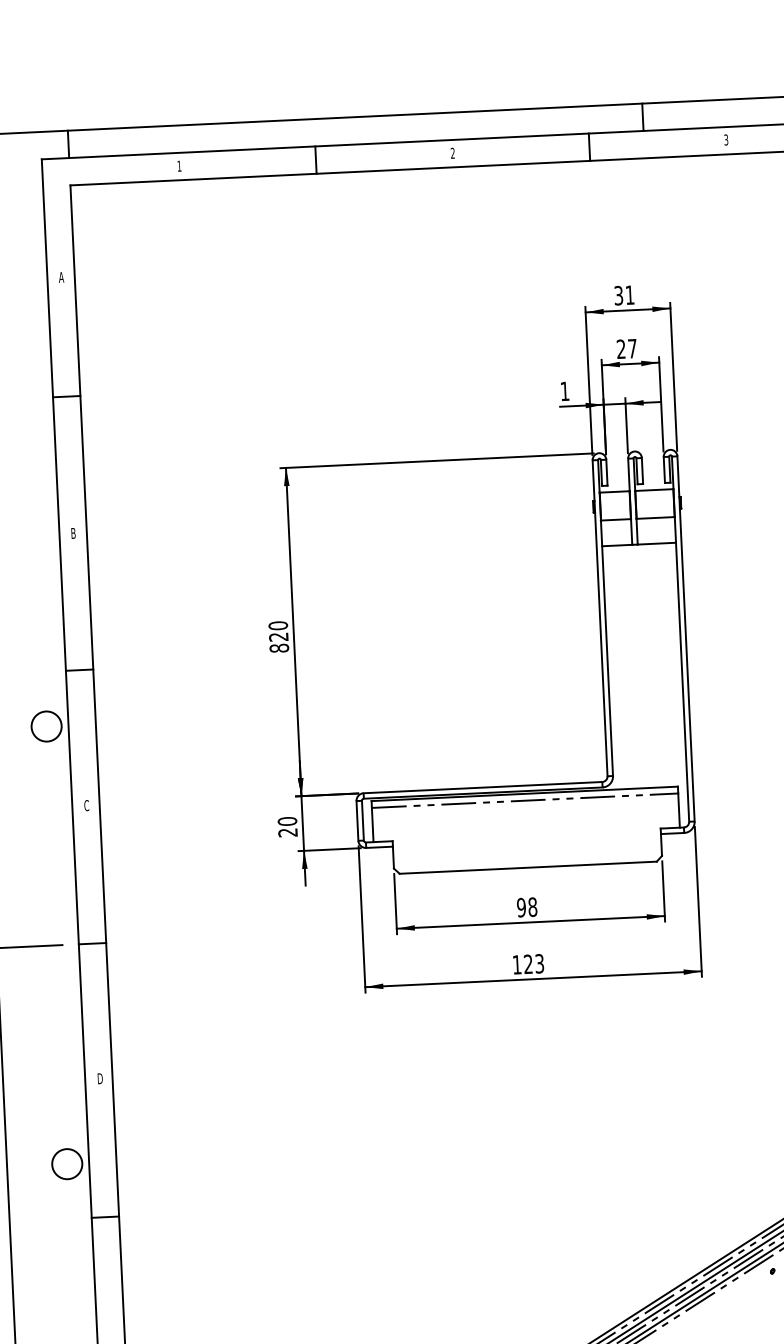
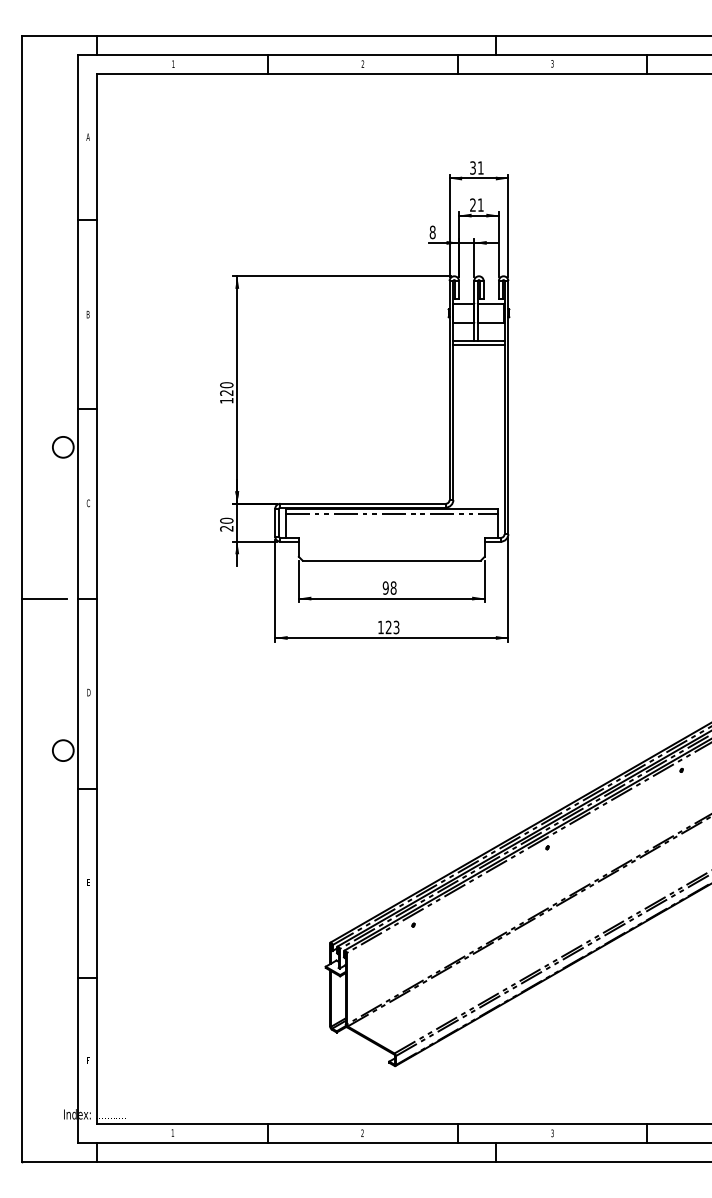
text: (632, 347) -> (480, 204), 27 -> 21
text: (564, 391) -> (432, 232), 1 -> 8
line: (638, 549) -> (478, 344), added
text: (278, 647) -> (226, 400), 820 -> 120

